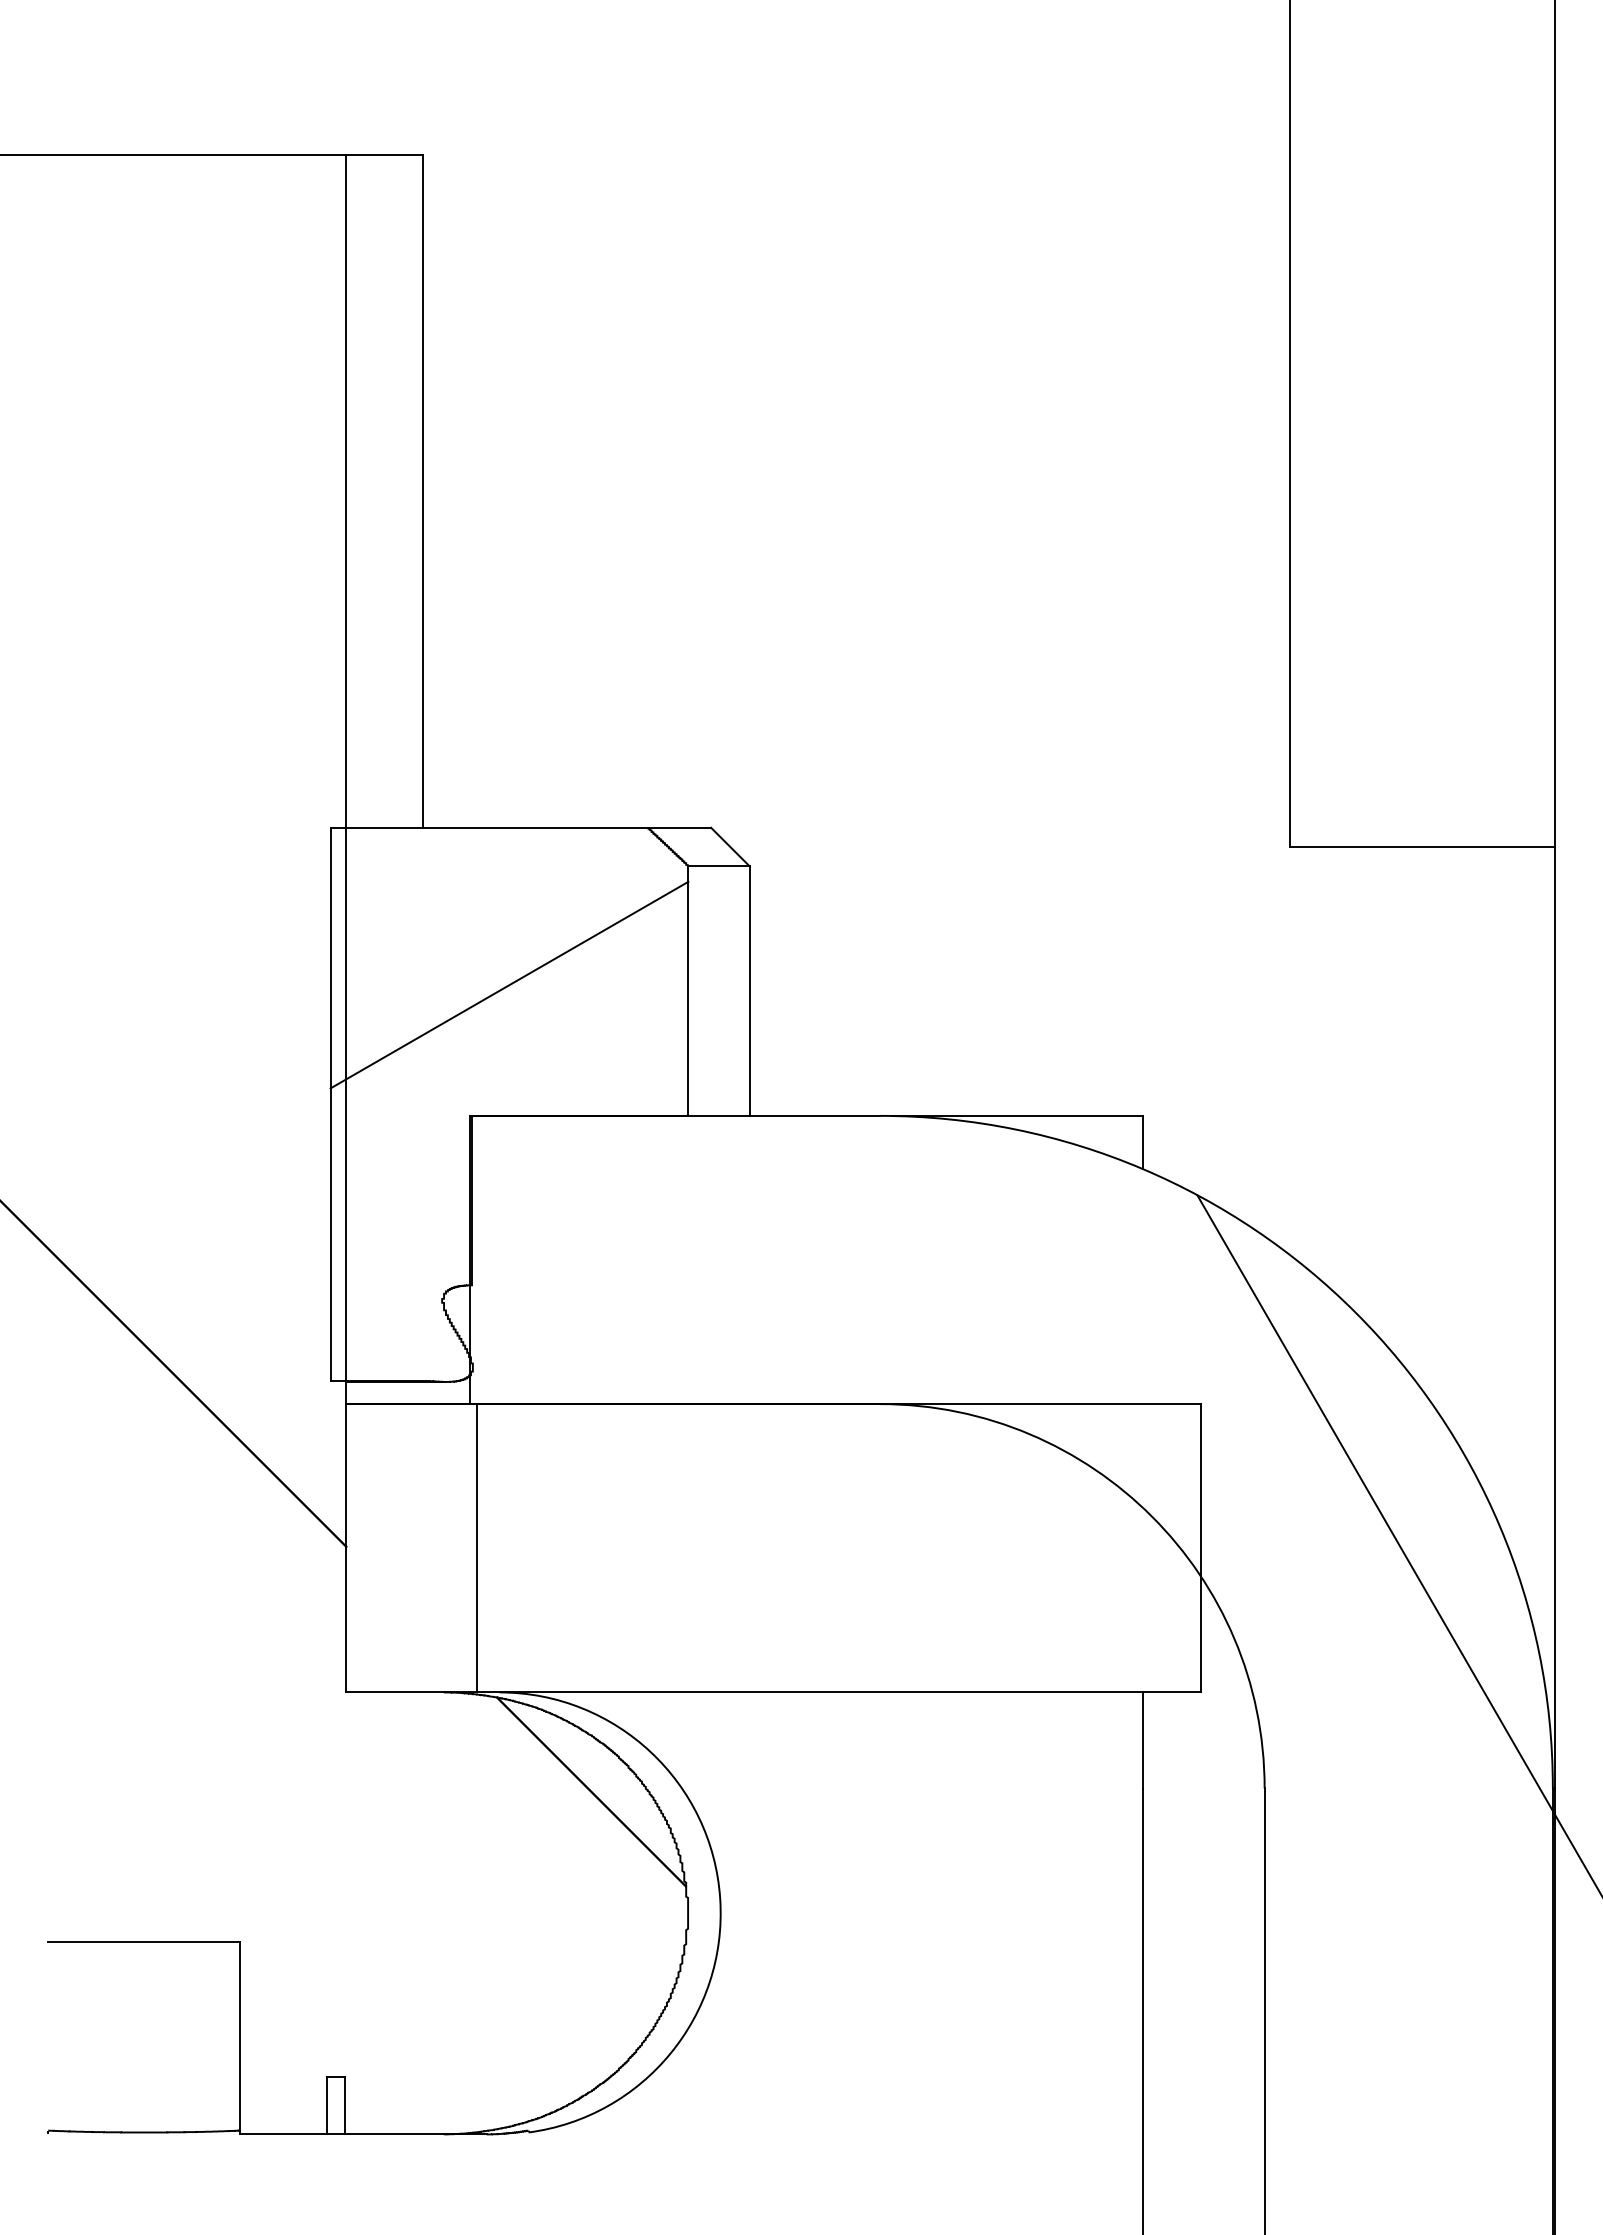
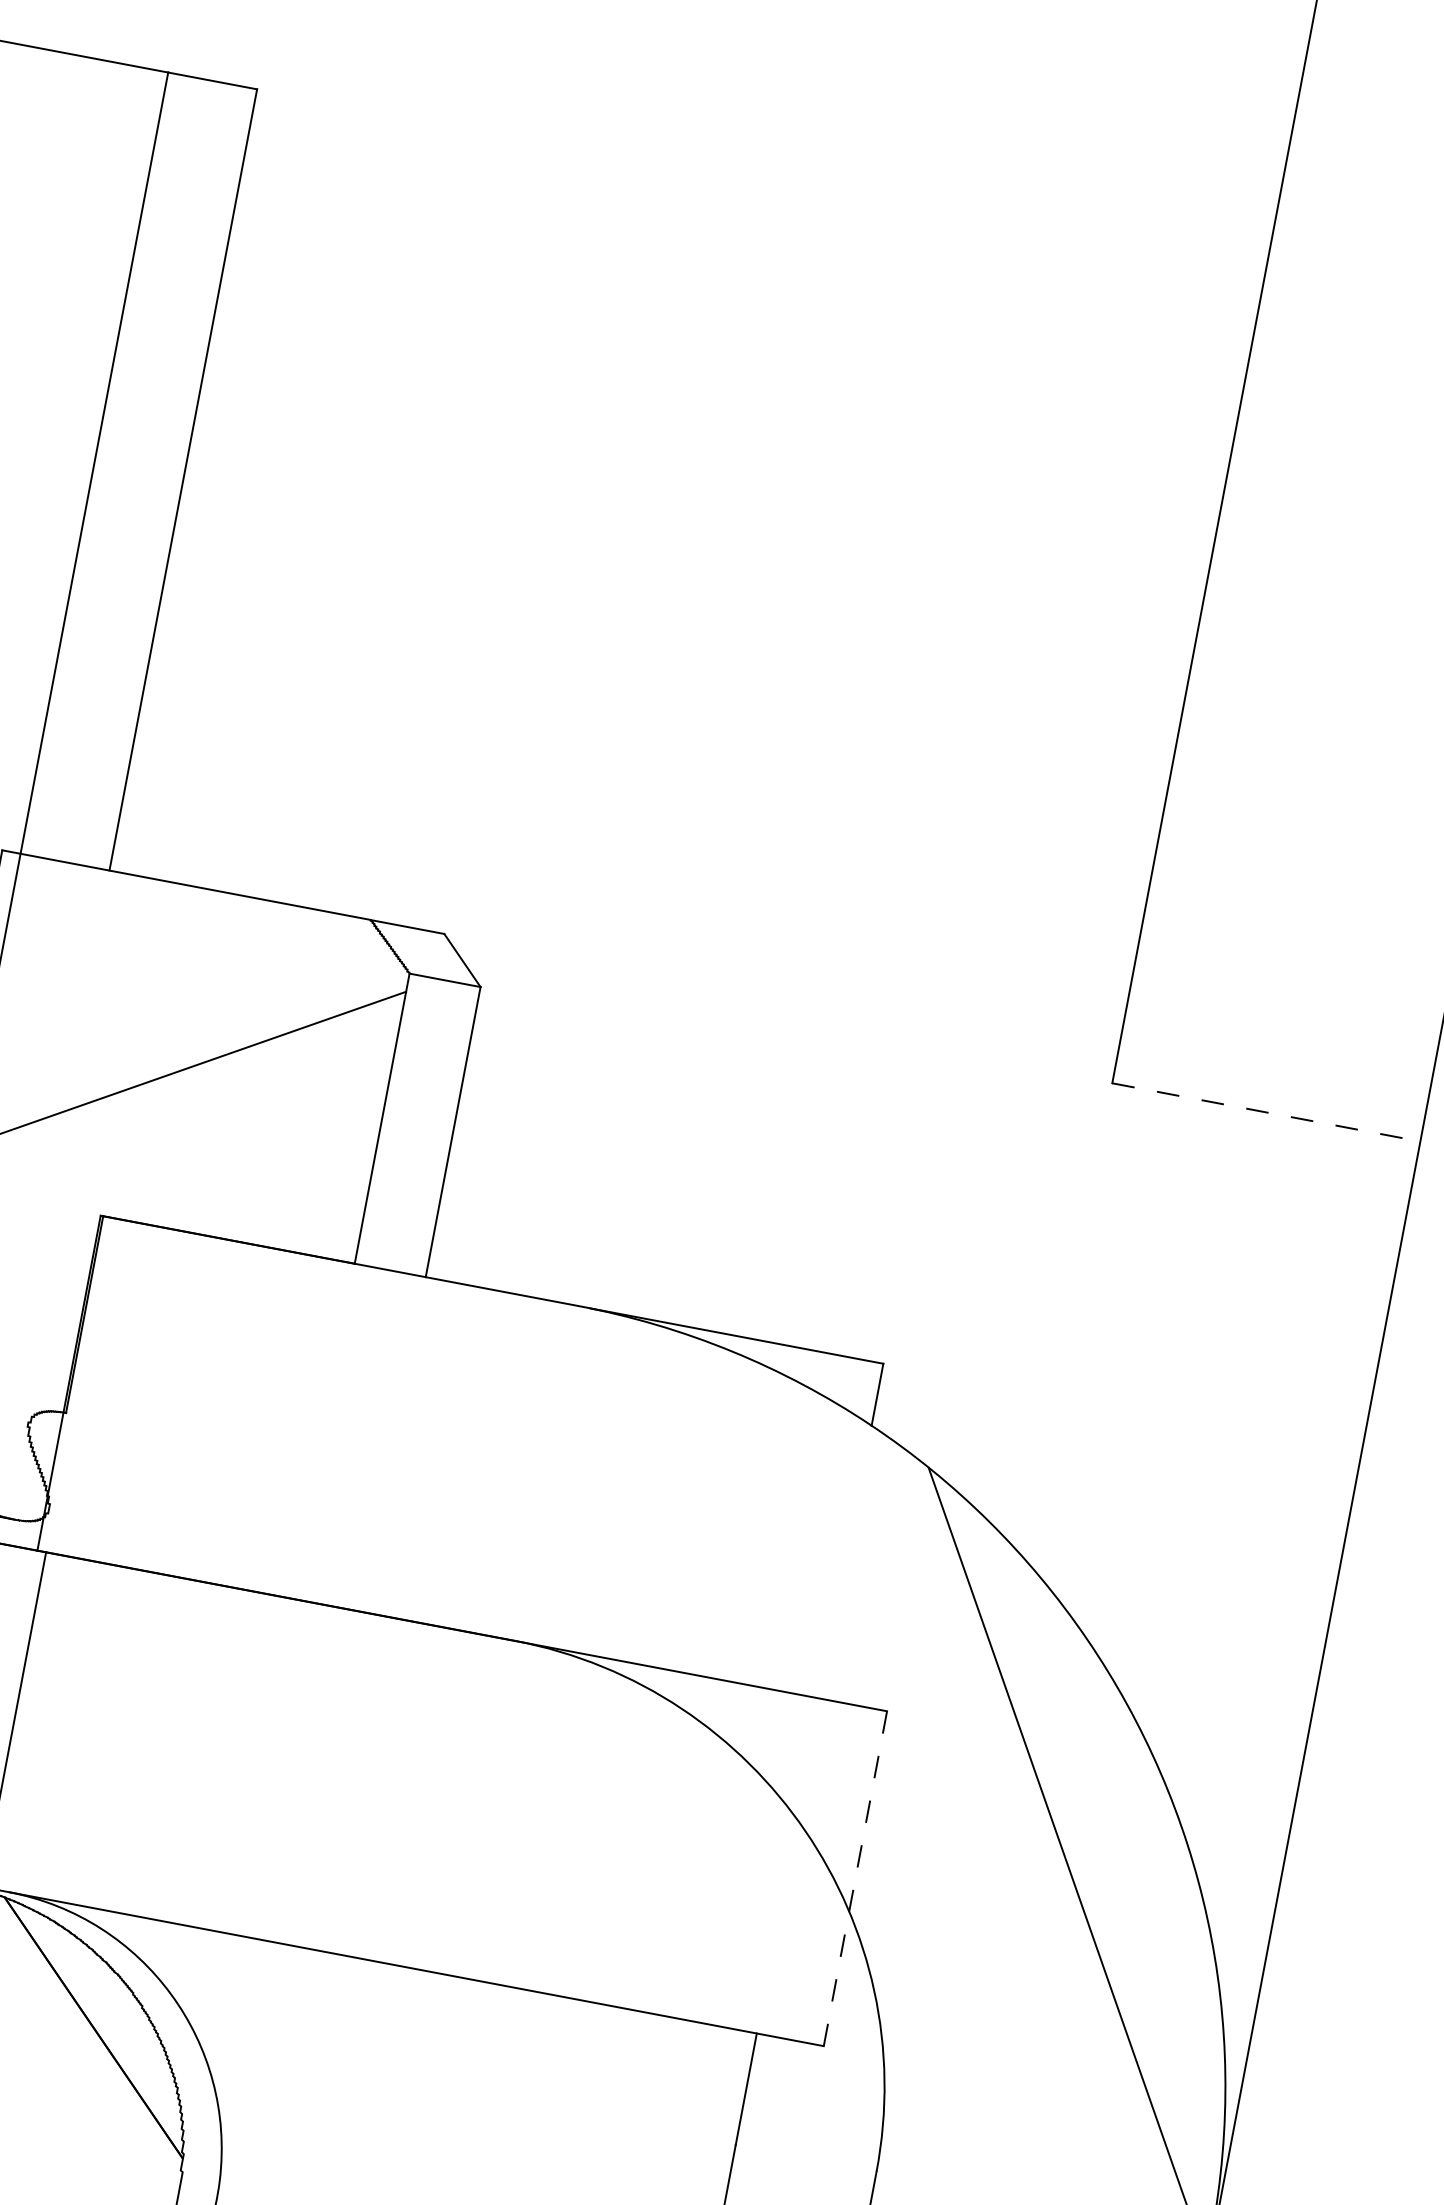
line: (1422, 846) -> (1266, 1111), solid -> dashed
line: (1201, 1547) -> (856, 1877), solid -> dashed

